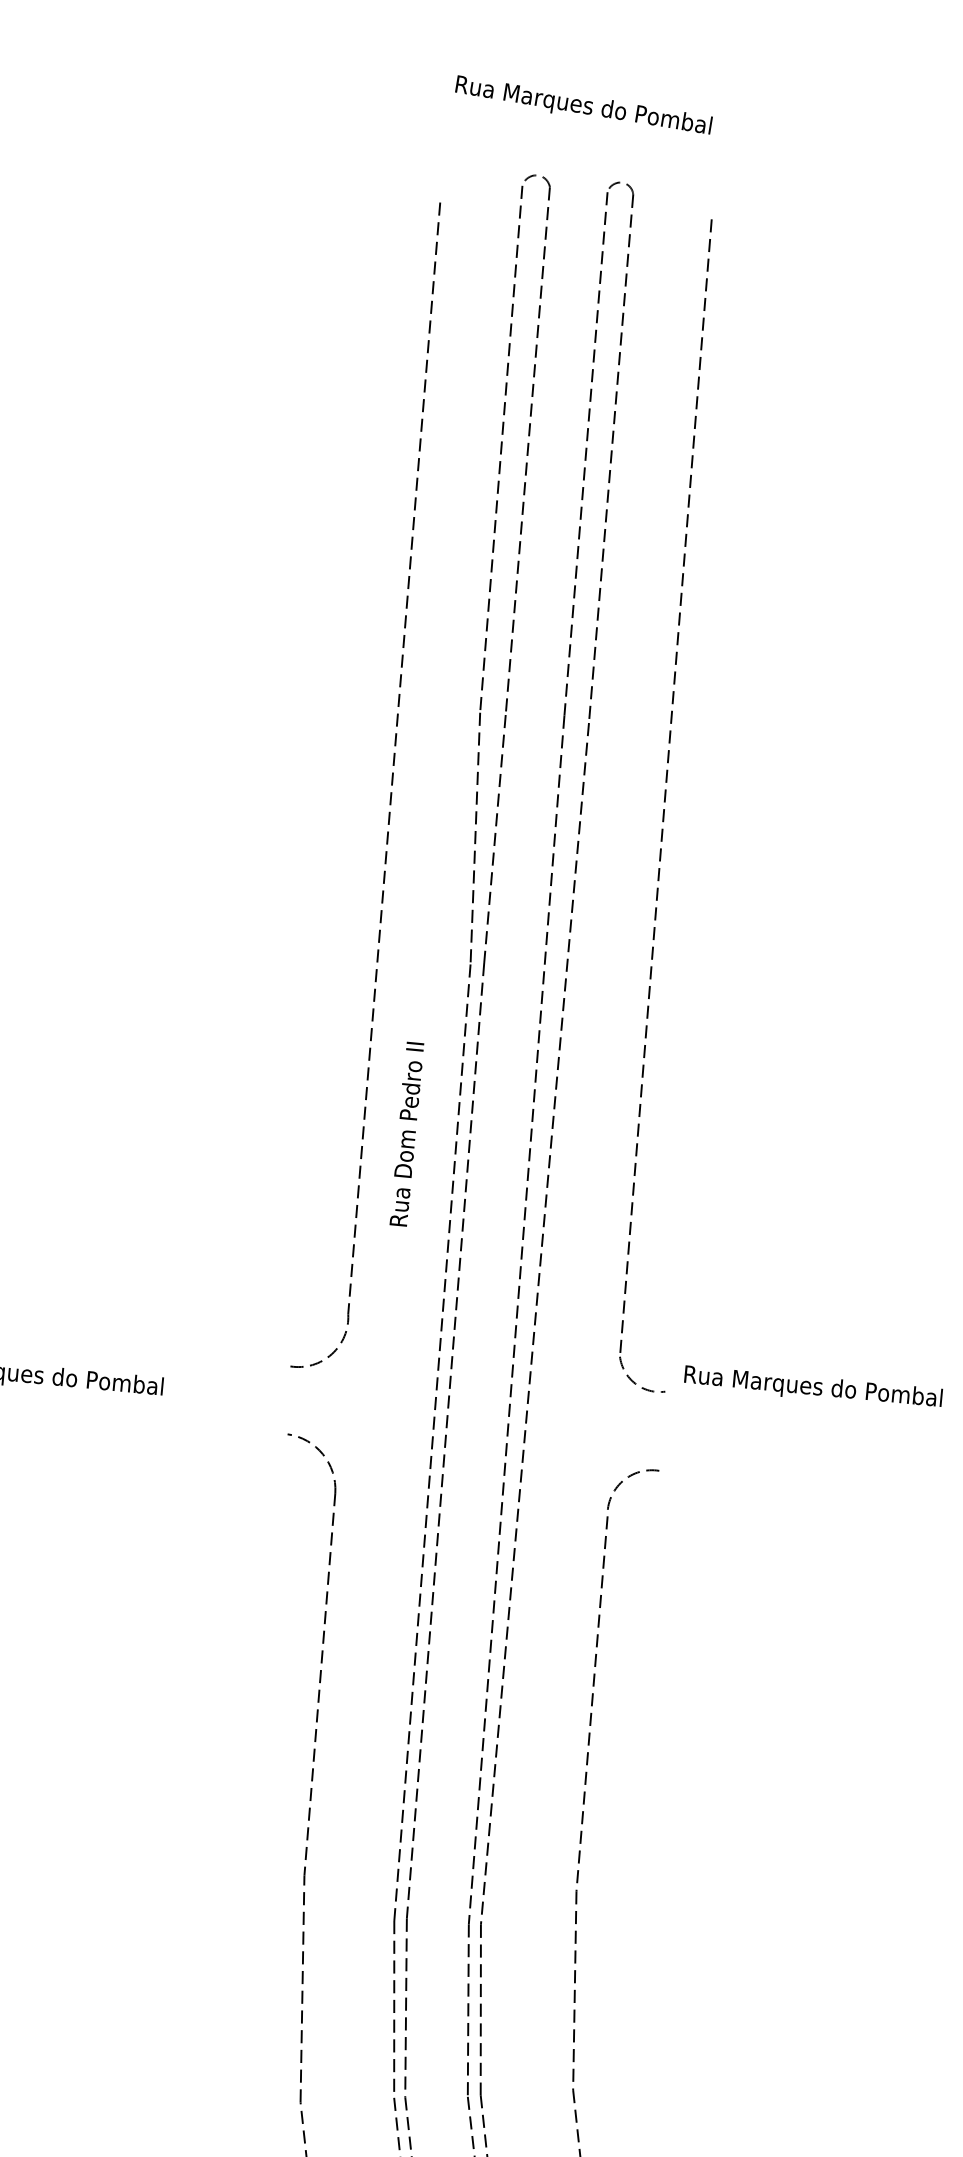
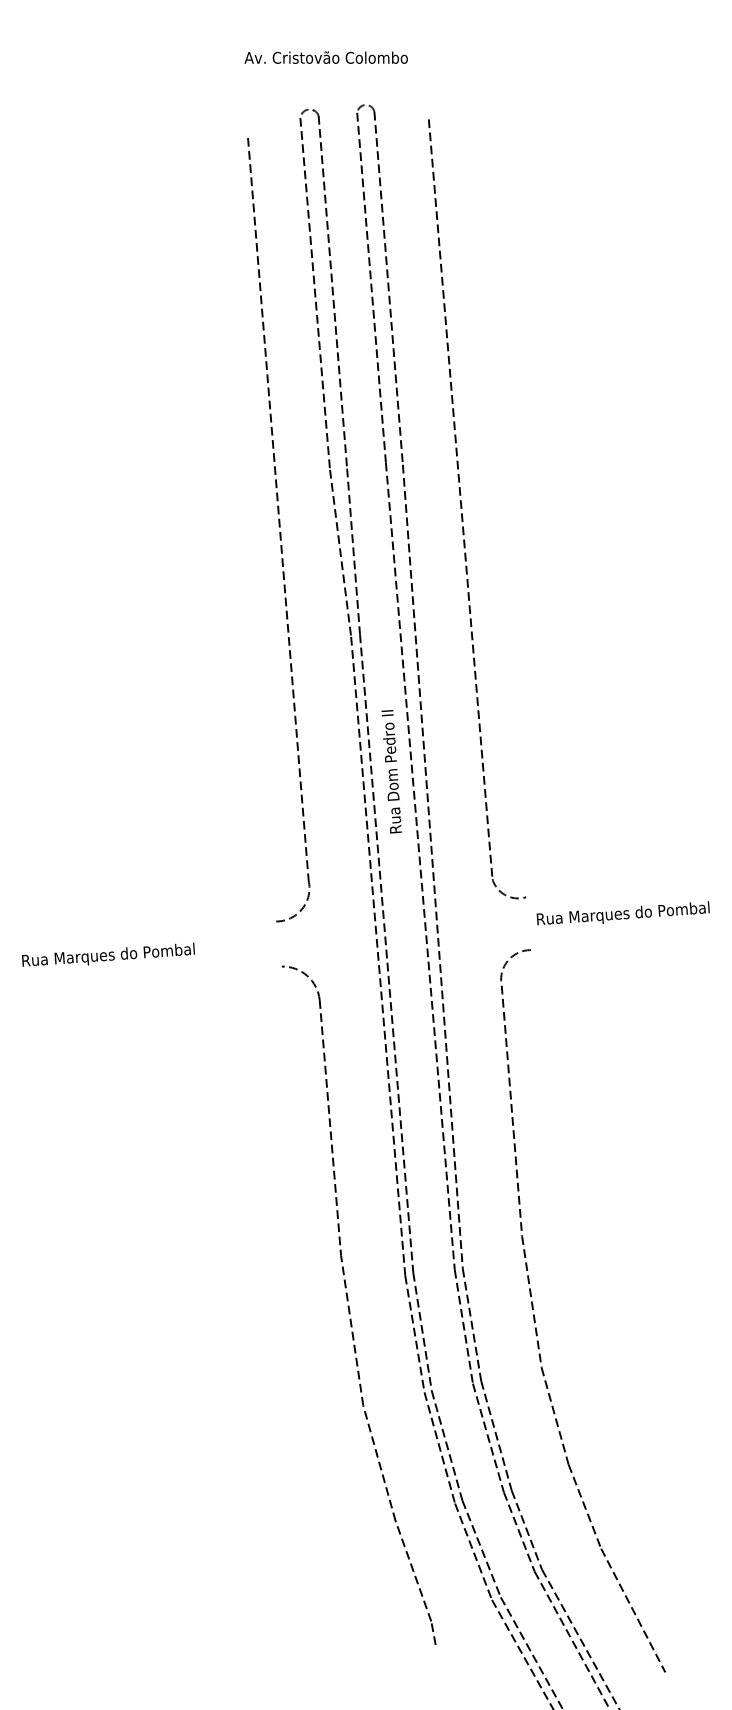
text: (582, 107) -> (331, 59), Rua Marques do Pombal -> Av. Cristovão Colombo
text: (406, 1133) -> (391, 771), moved
text: (812, 1386) -> (622, 913), moved

